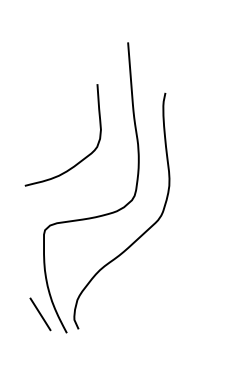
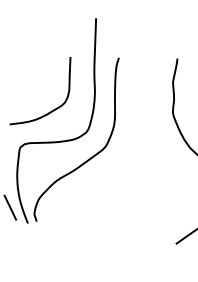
curve: (79, 160) -> (51, 110), moved

